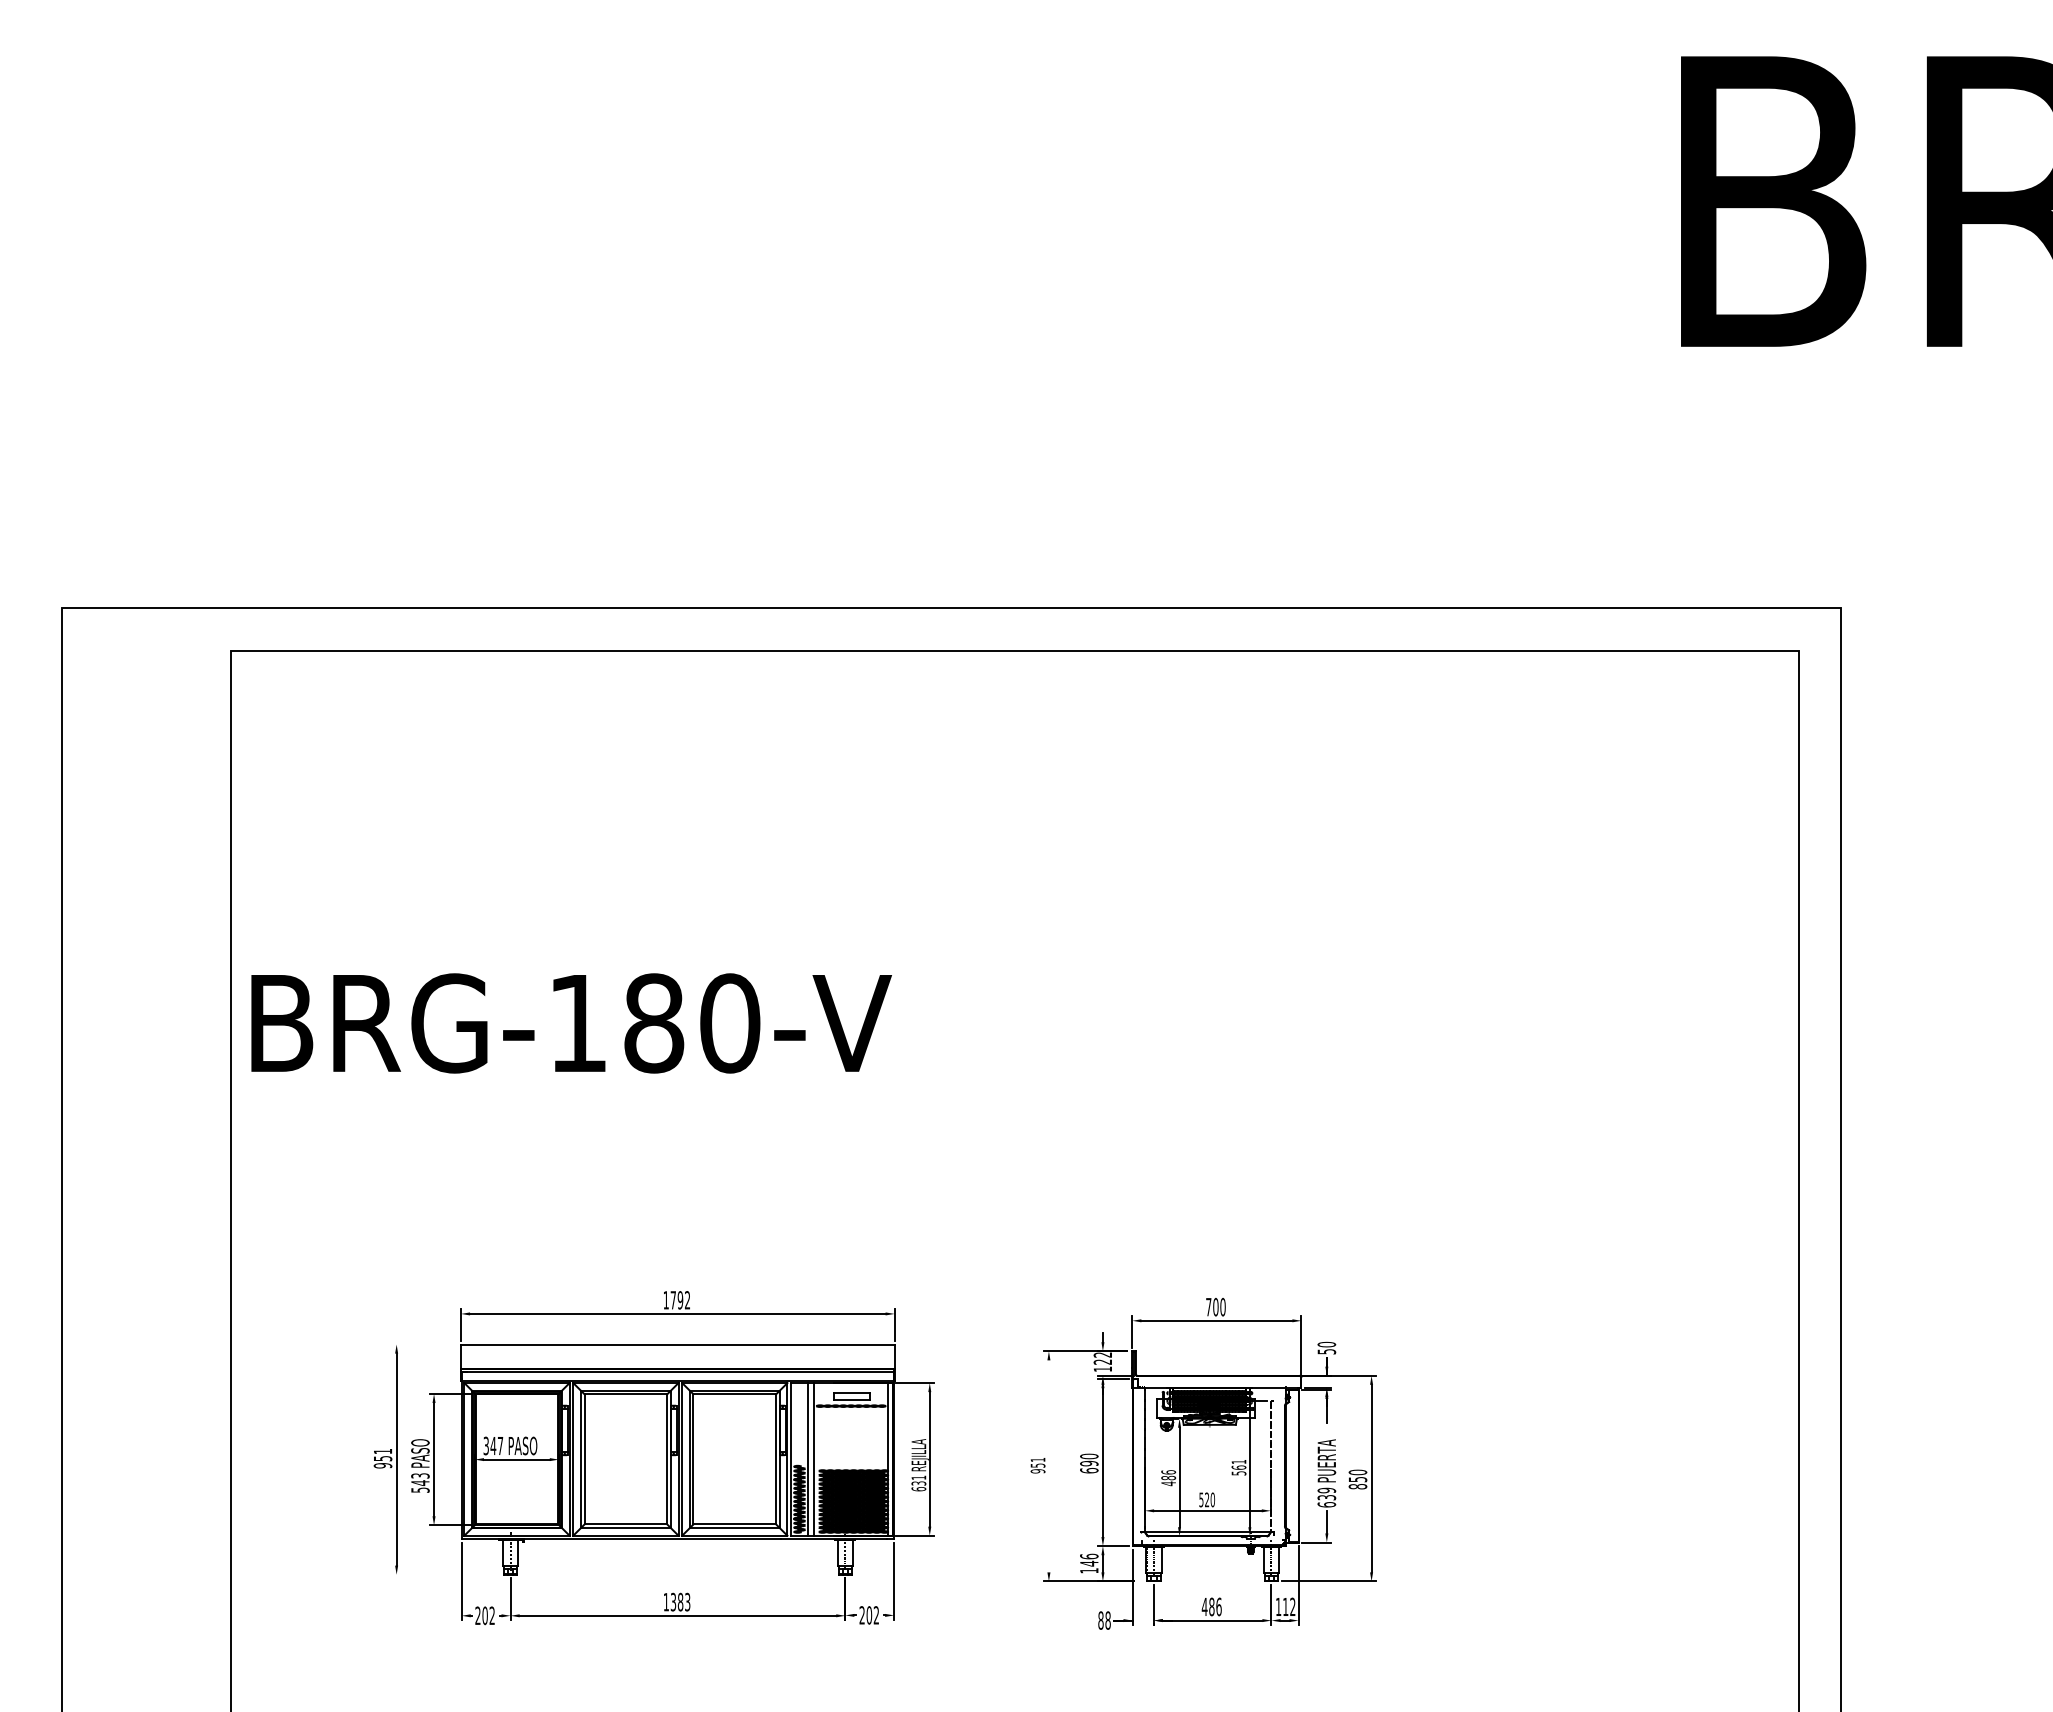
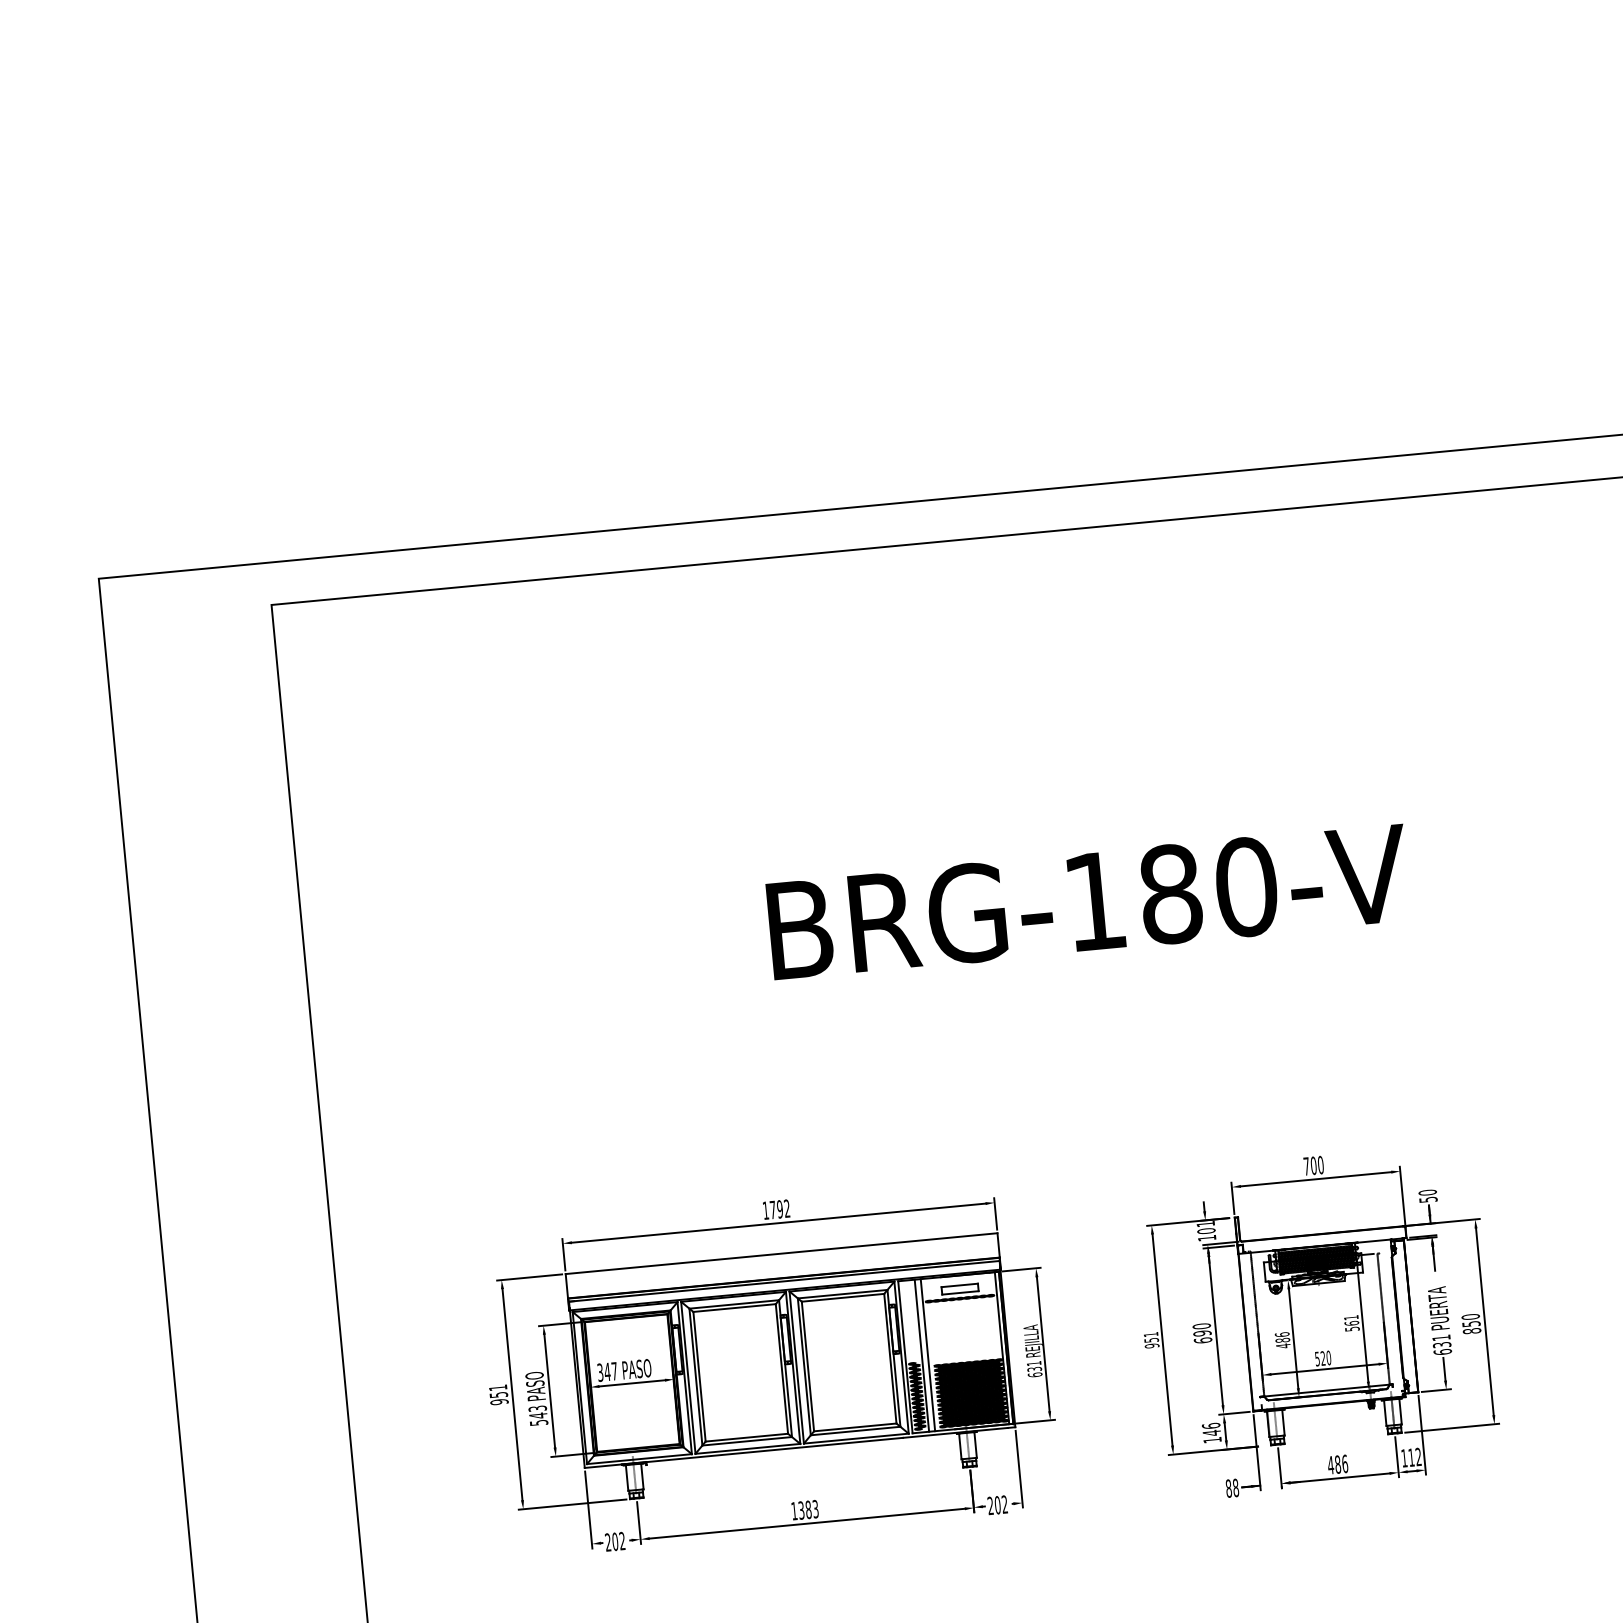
text: (571, 1023) -> (1088, 902), moved
line: (424, 1344) -> (529, 1277), added
text: (1102, 1358) -> (1205, 1227), 122 -> 101
line: (1048, 1466) -> (1162, 1340), added
text: (1326, 1490) -> (1441, 1337), 639 -> 631
line: (446, 1574) -> (572, 1504), added

